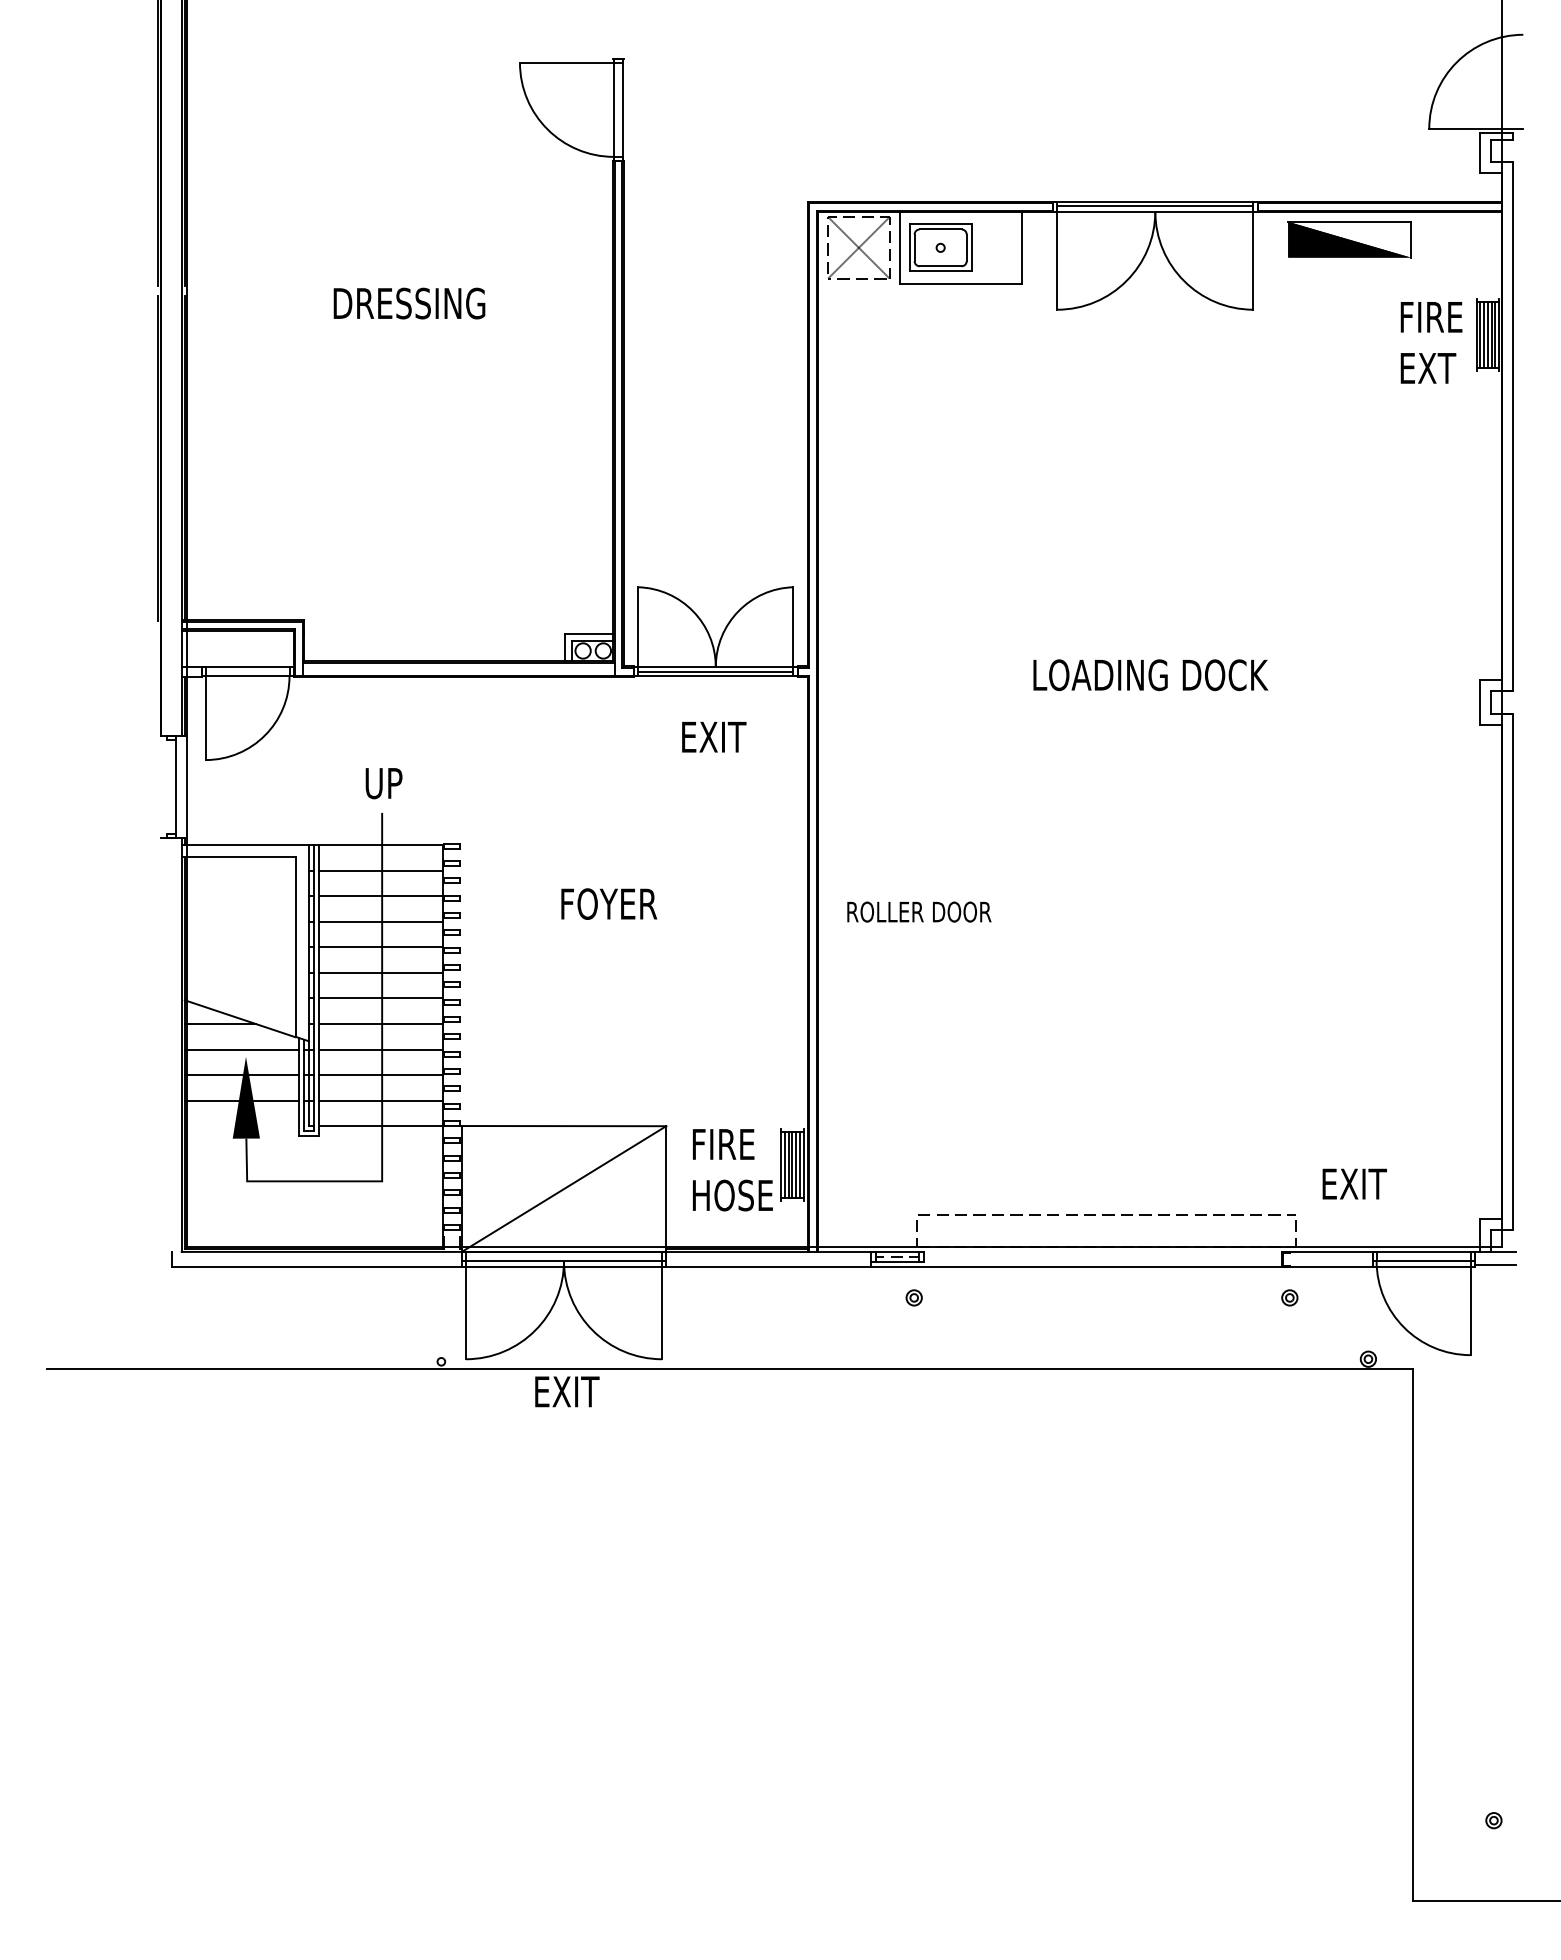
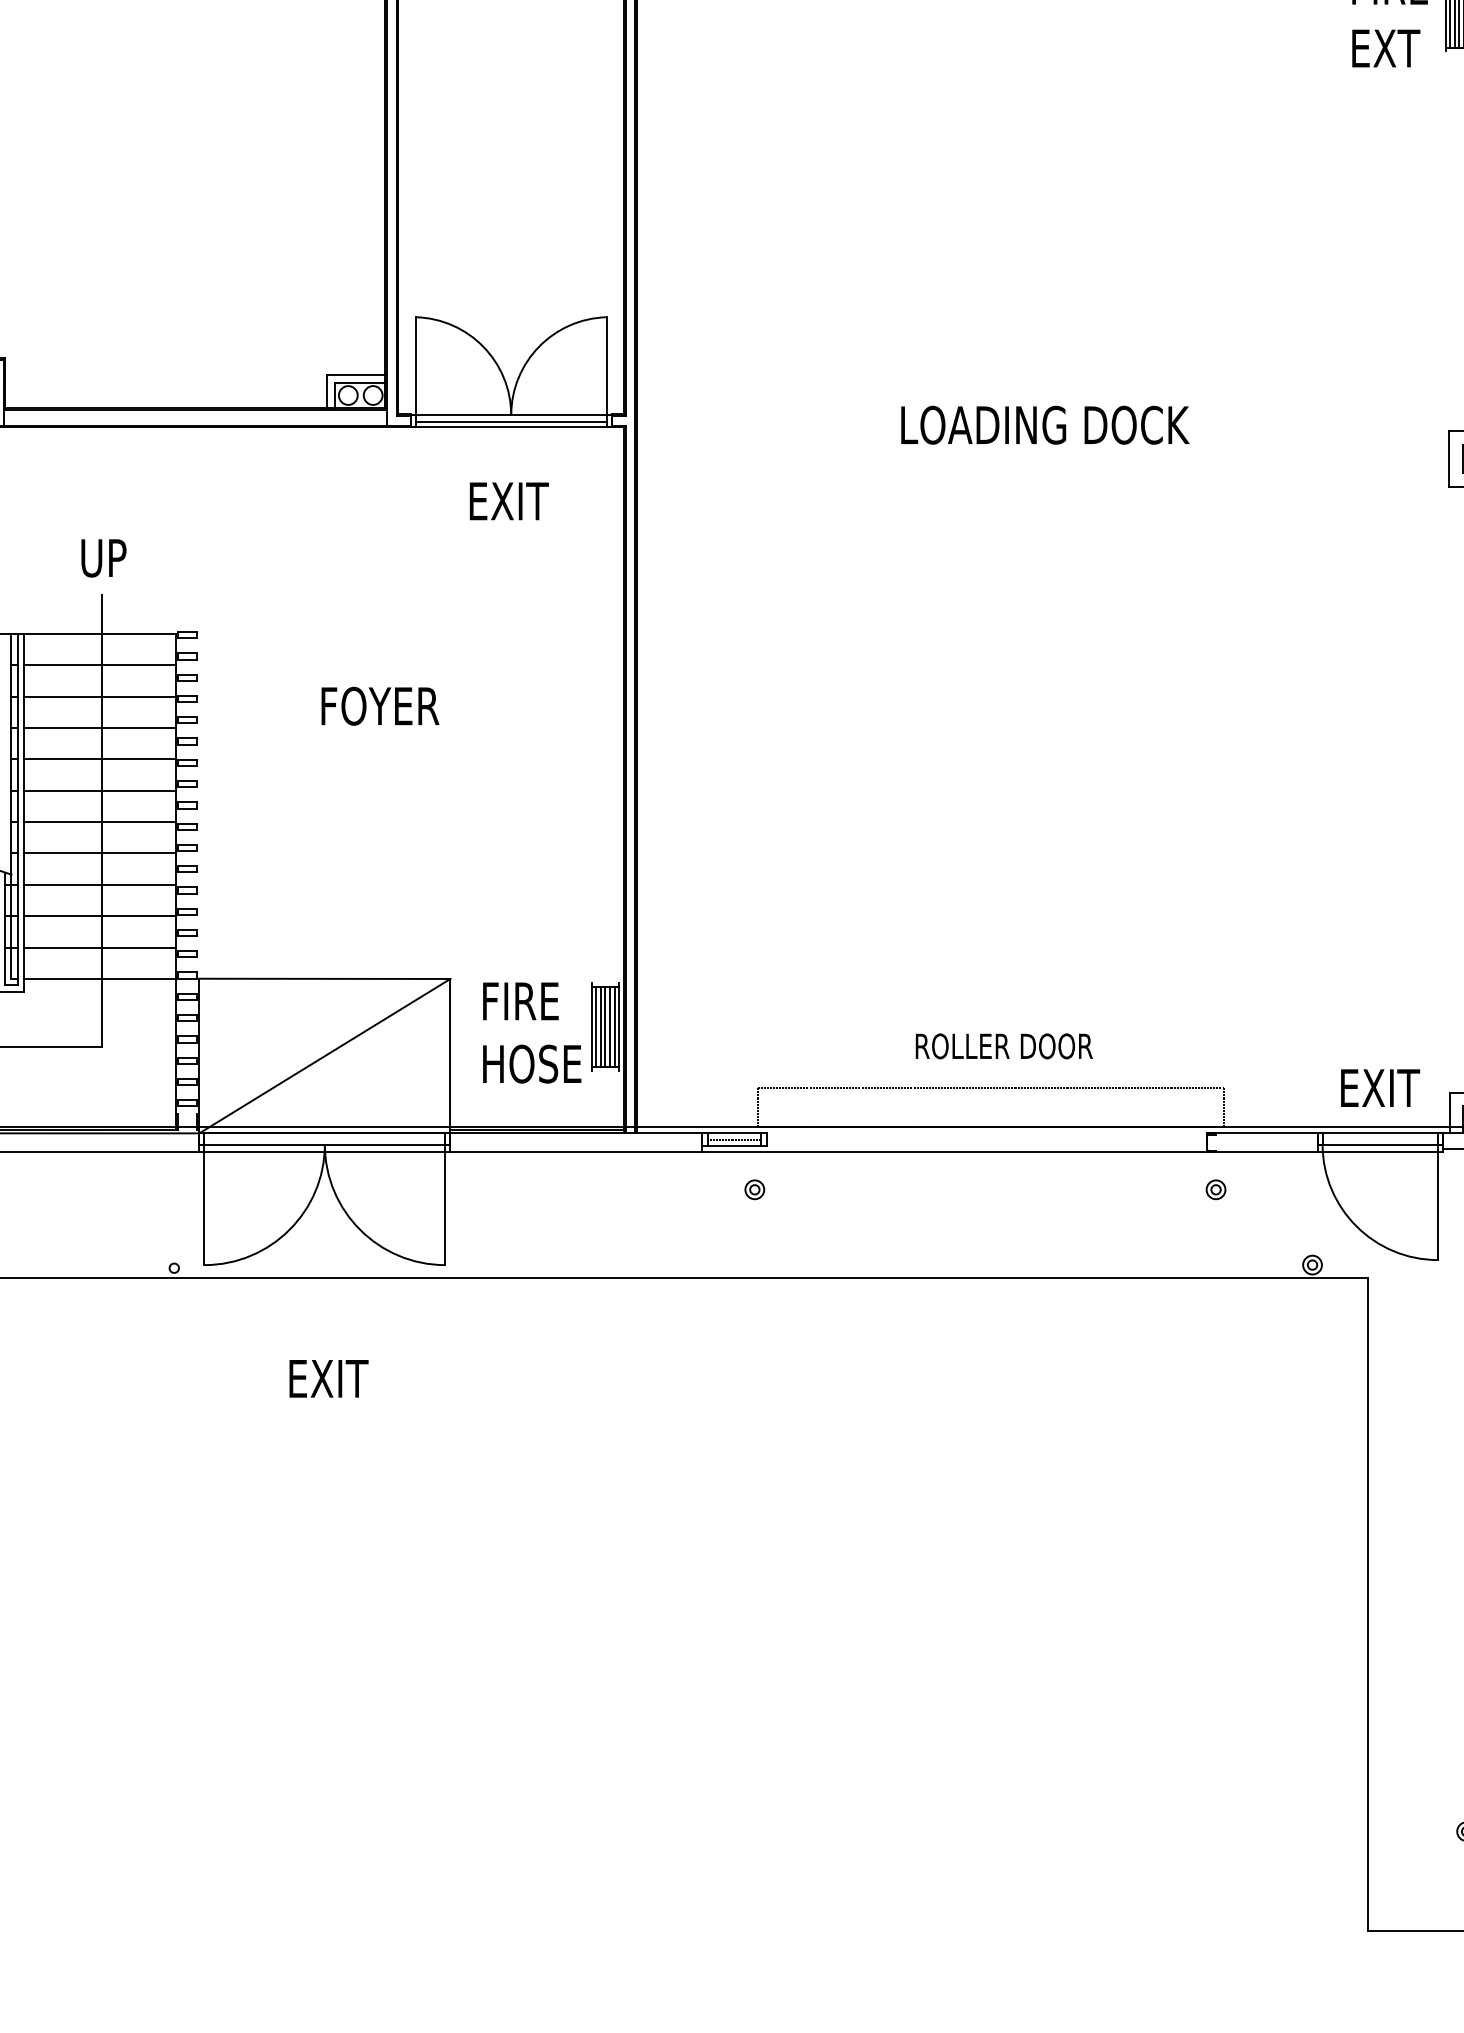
text: (919, 911) -> (1004, 1045), moved
text: (1354, 1183) -> (1380, 1087), moved
text: (567, 1391) -> (329, 1378), moved

